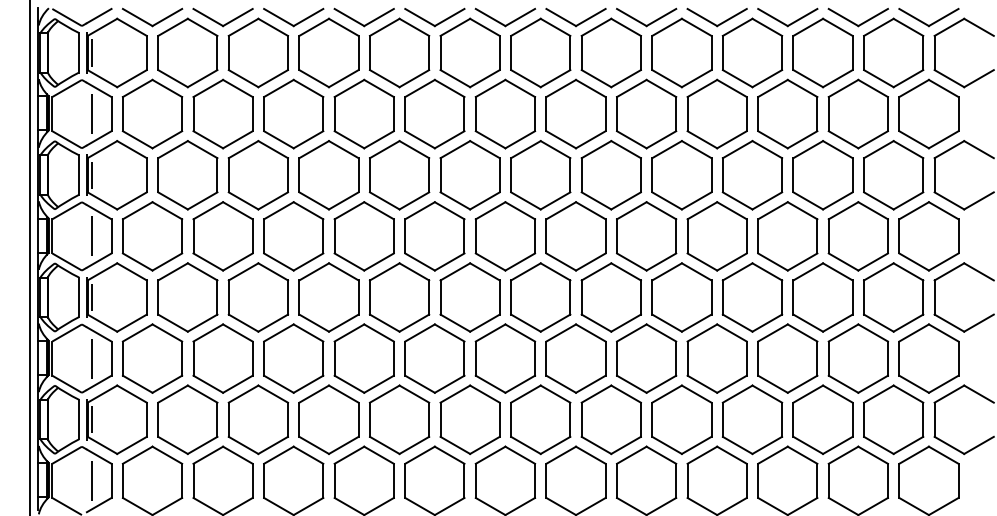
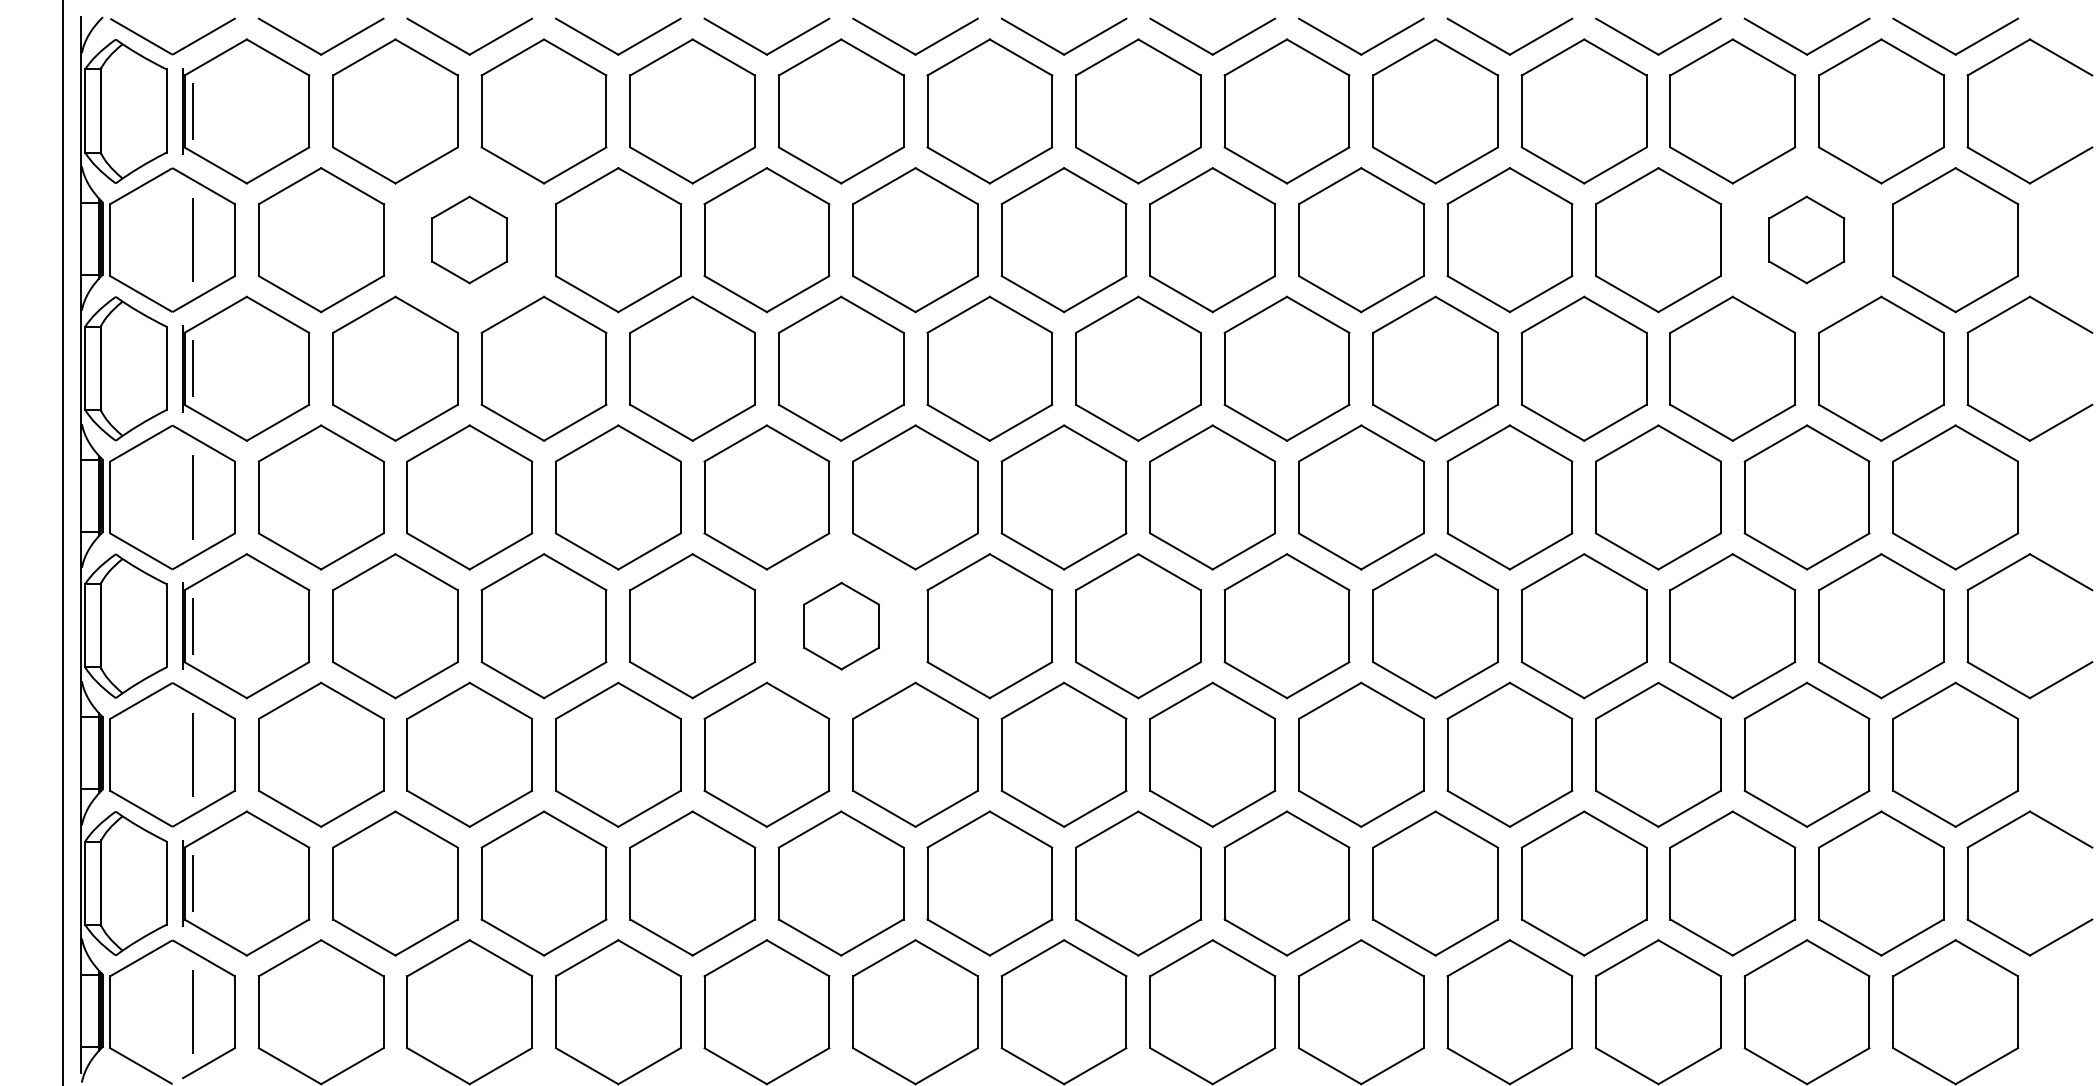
part: (222, 113) -> (468, 238), size x0.6
part: (857, 113) -> (1805, 238), size x0.6
part: (399, 297) -> (841, 626), size x0.6

